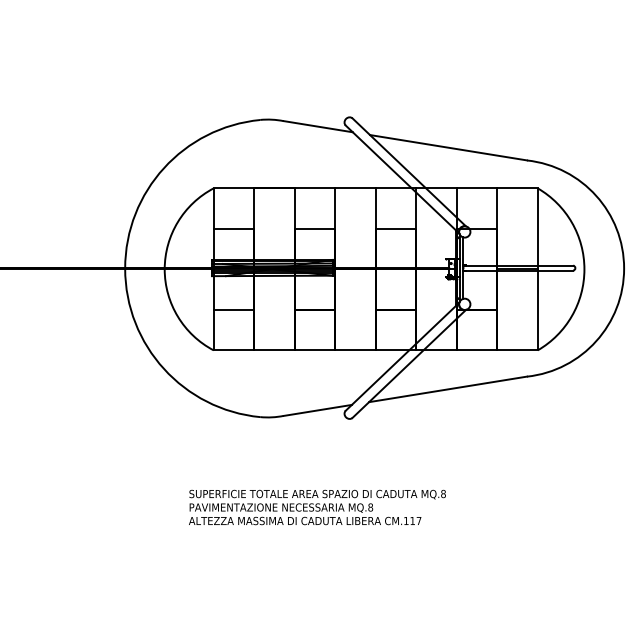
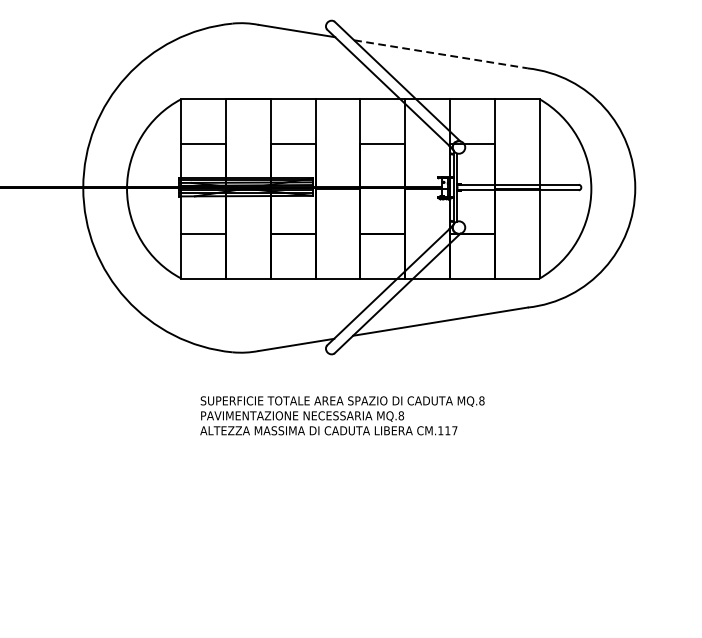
line: (449, 147) -> (442, 54), solid -> dashed
text: (317, 507) -> (342, 415), moved

